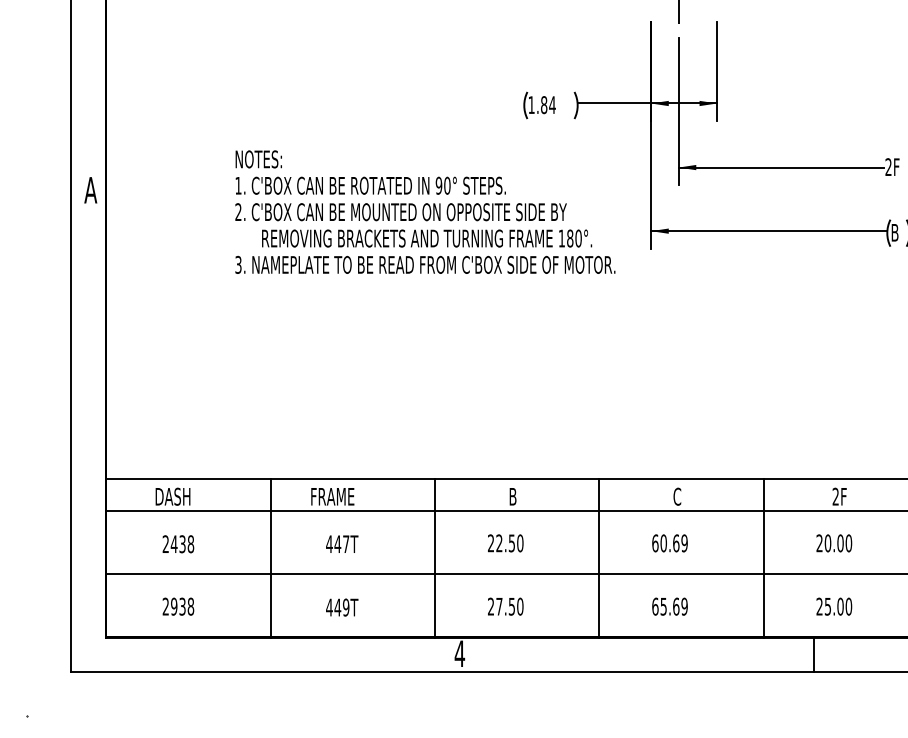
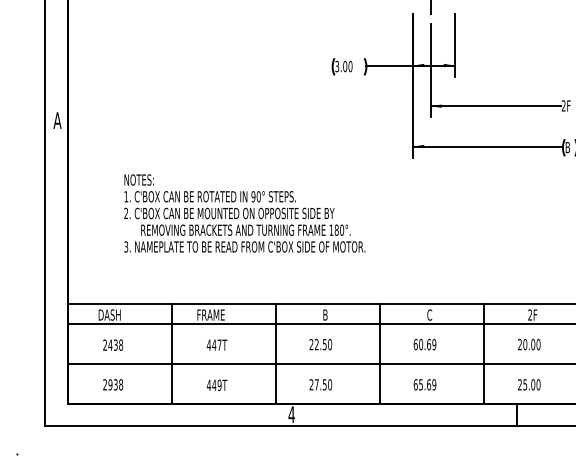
text: (541, 105) -> (343, 66), 1.84 -> 3.00
text: (424, 212) -> (244, 213), moved

